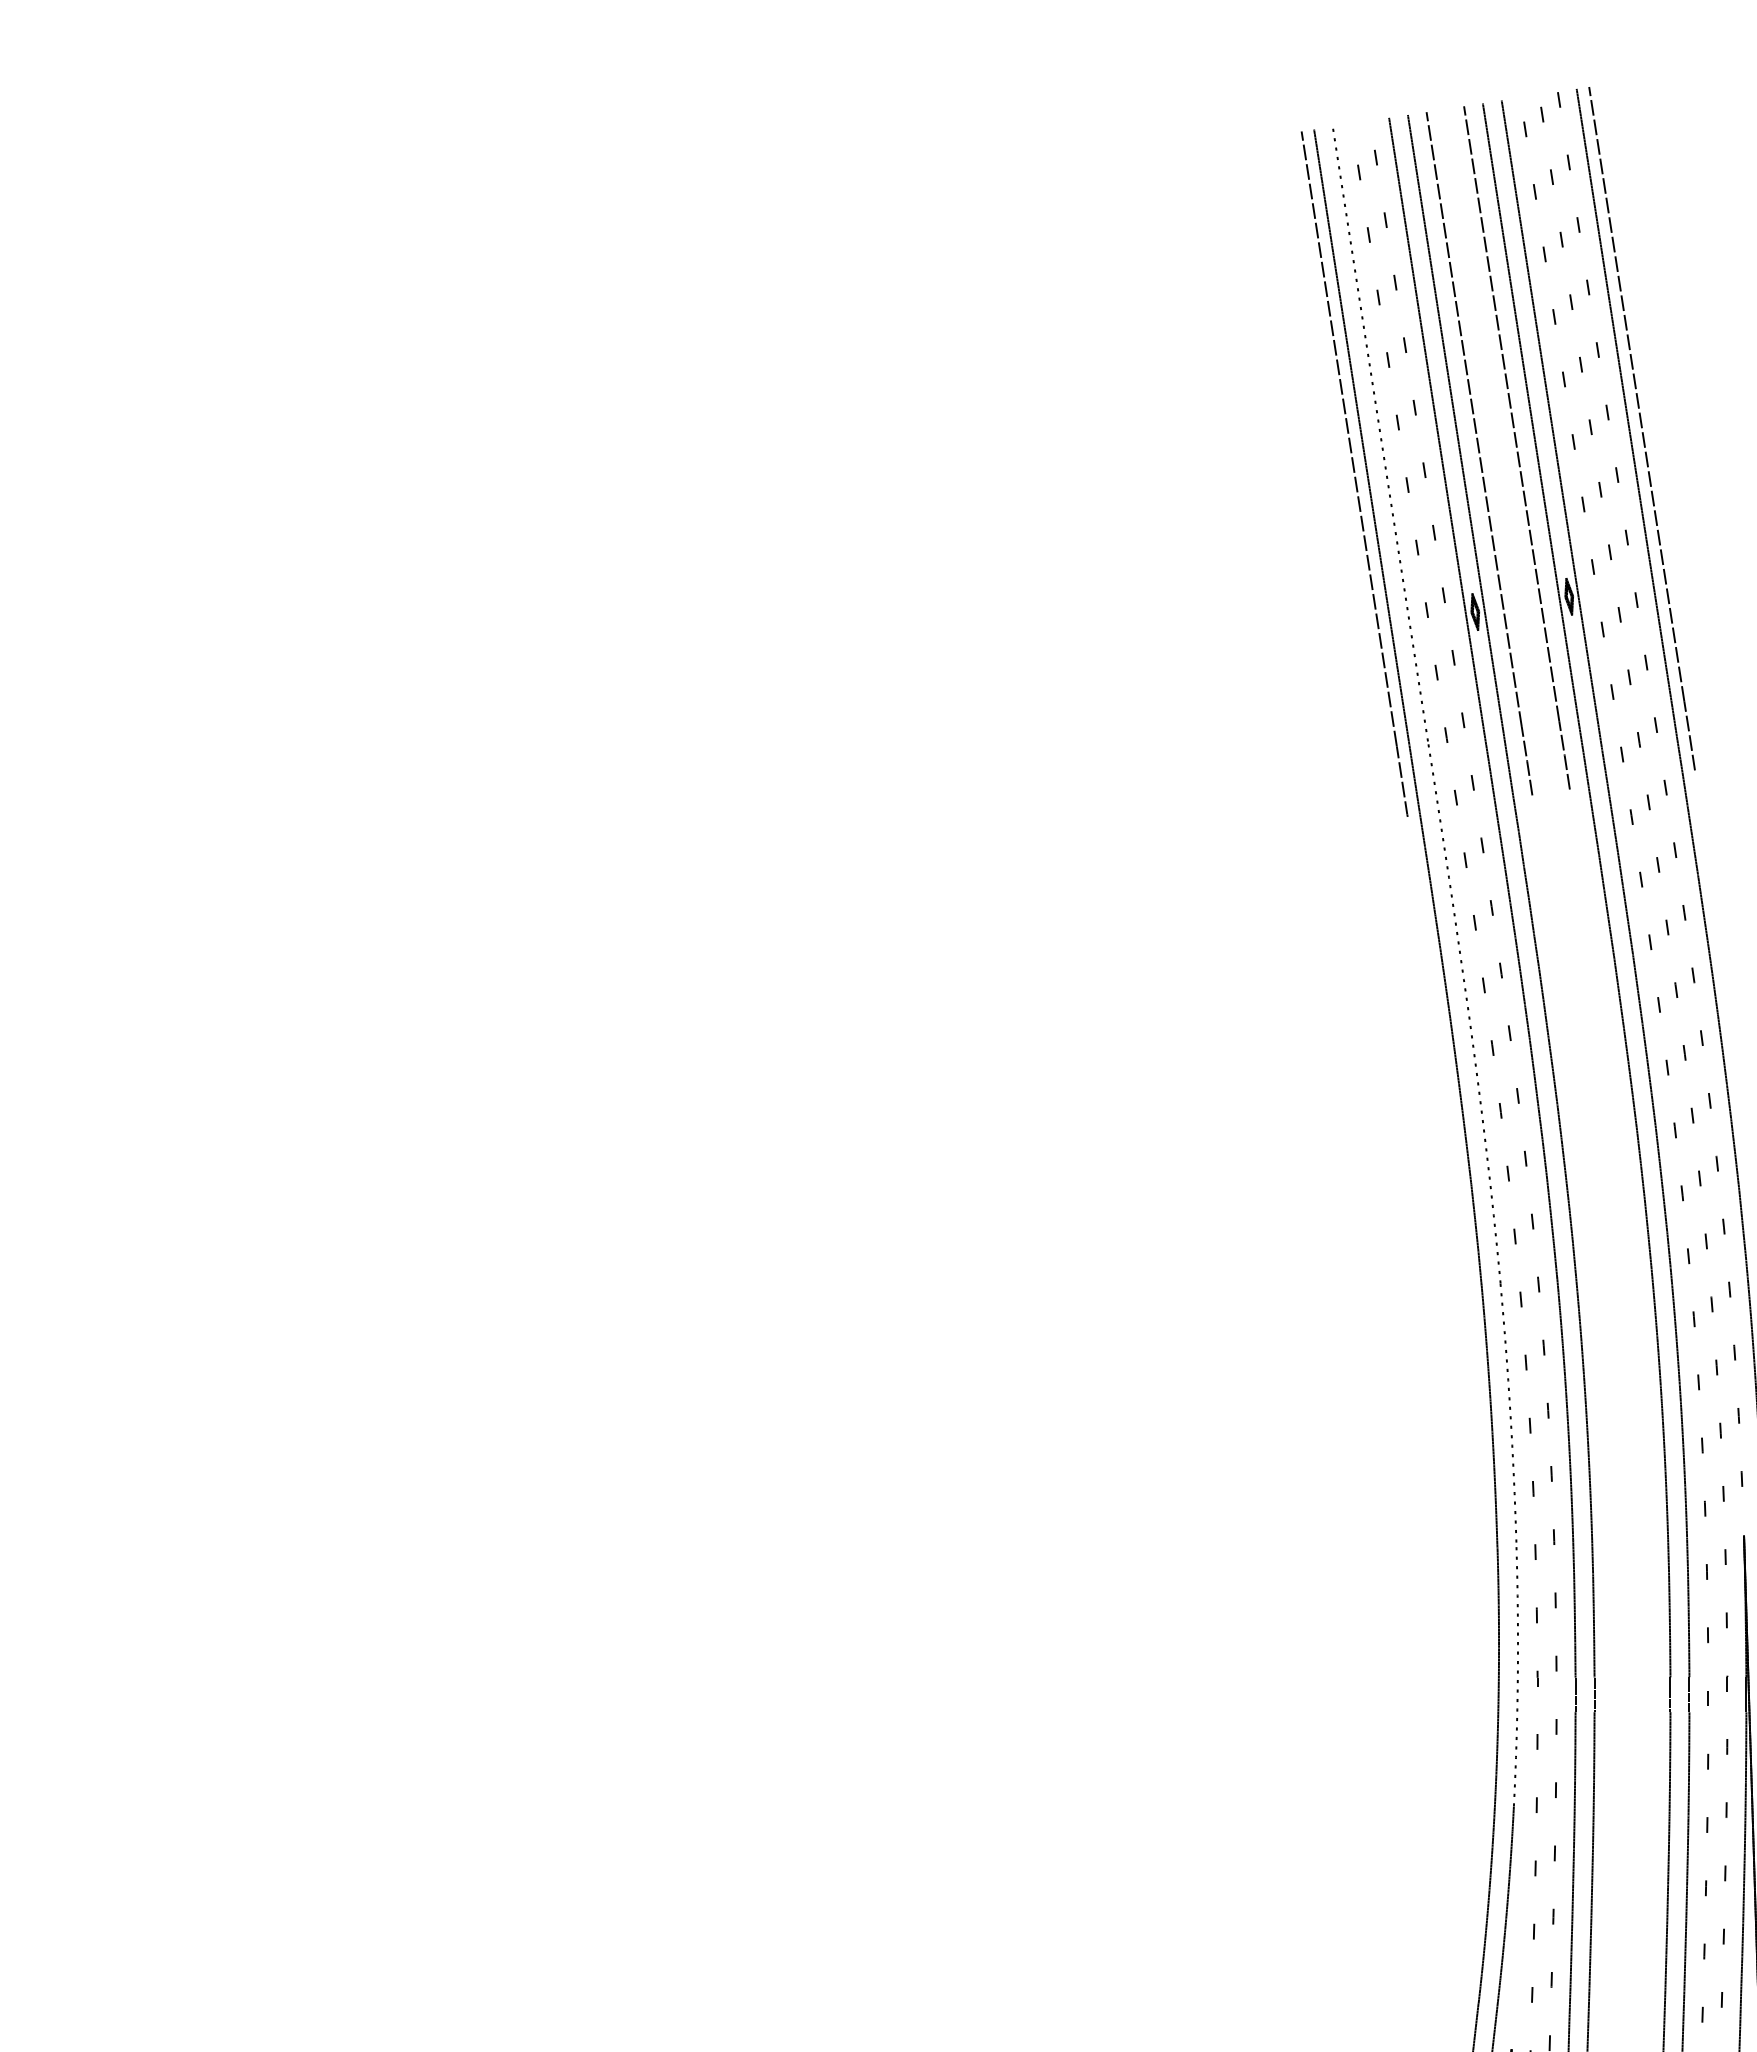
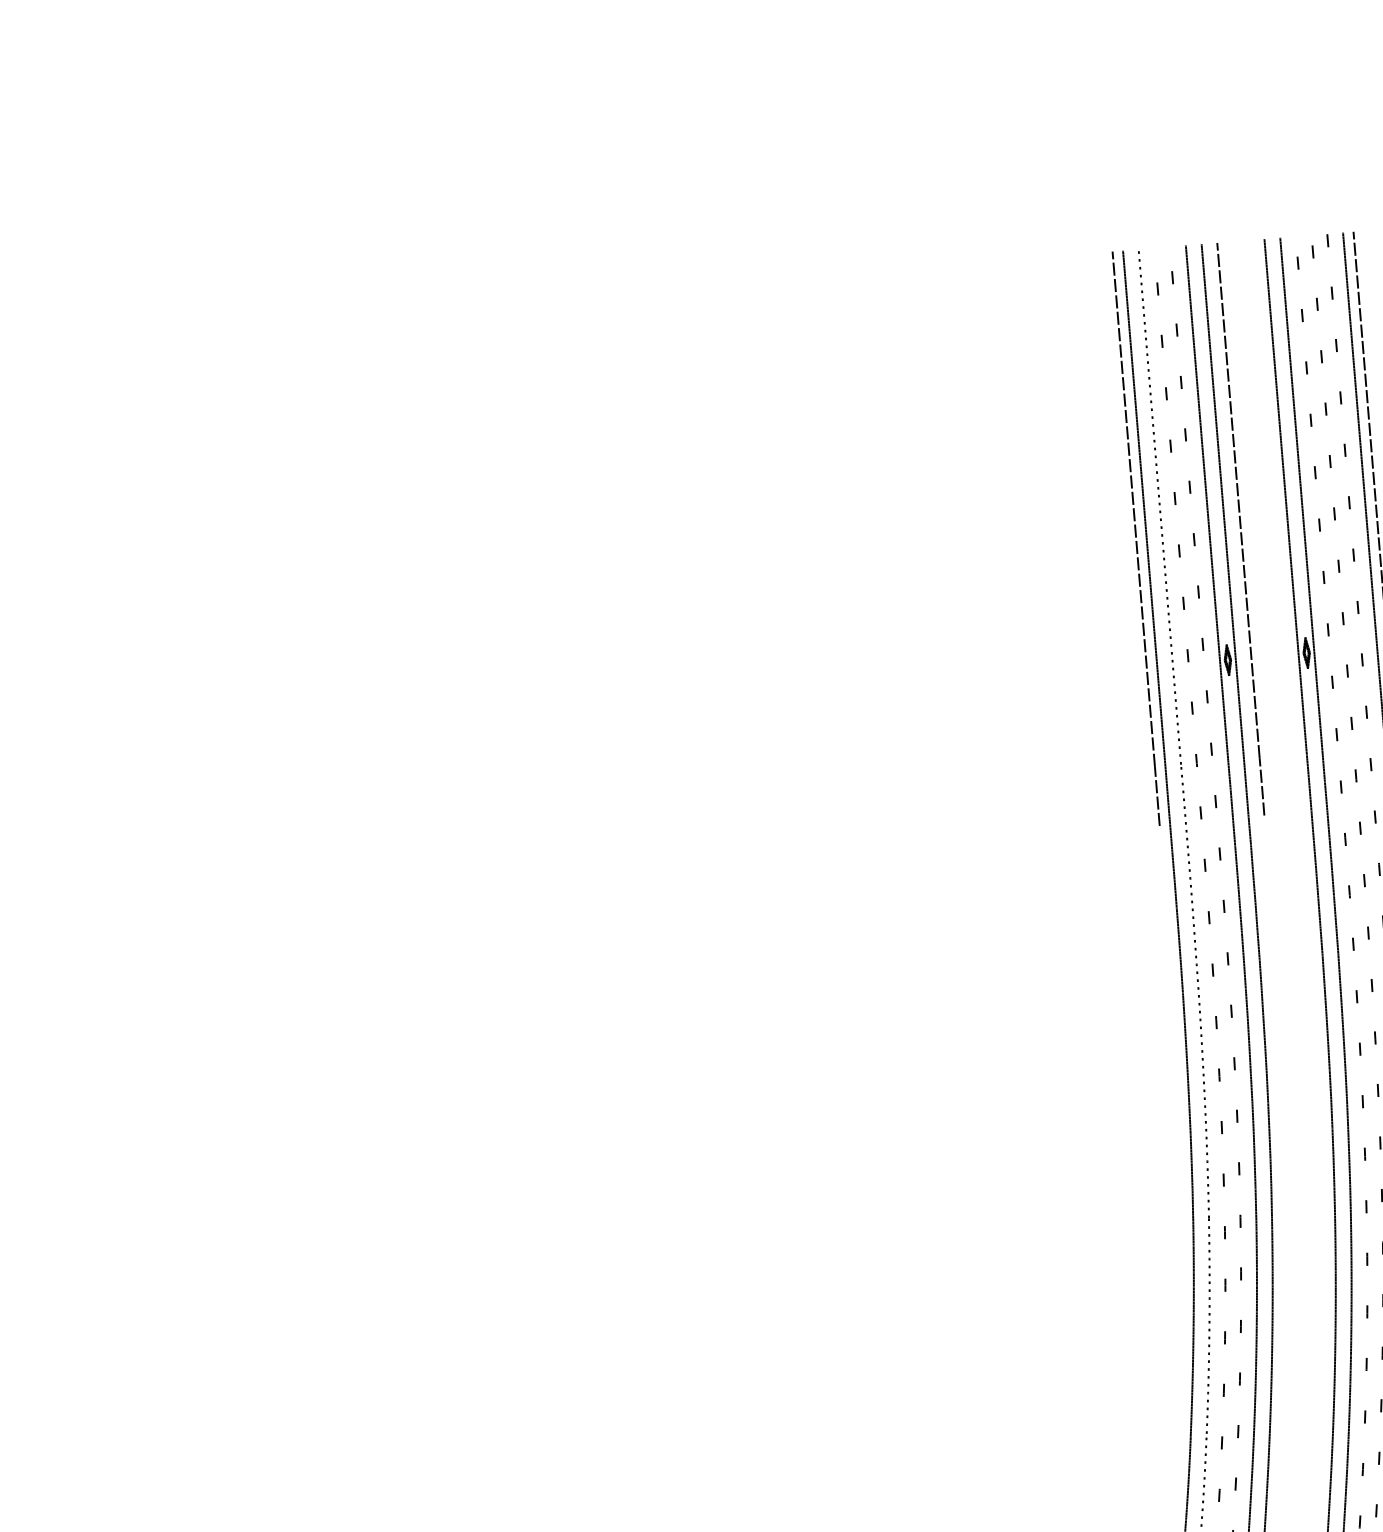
line: (1516, 447) -> (1271, 526), removed

